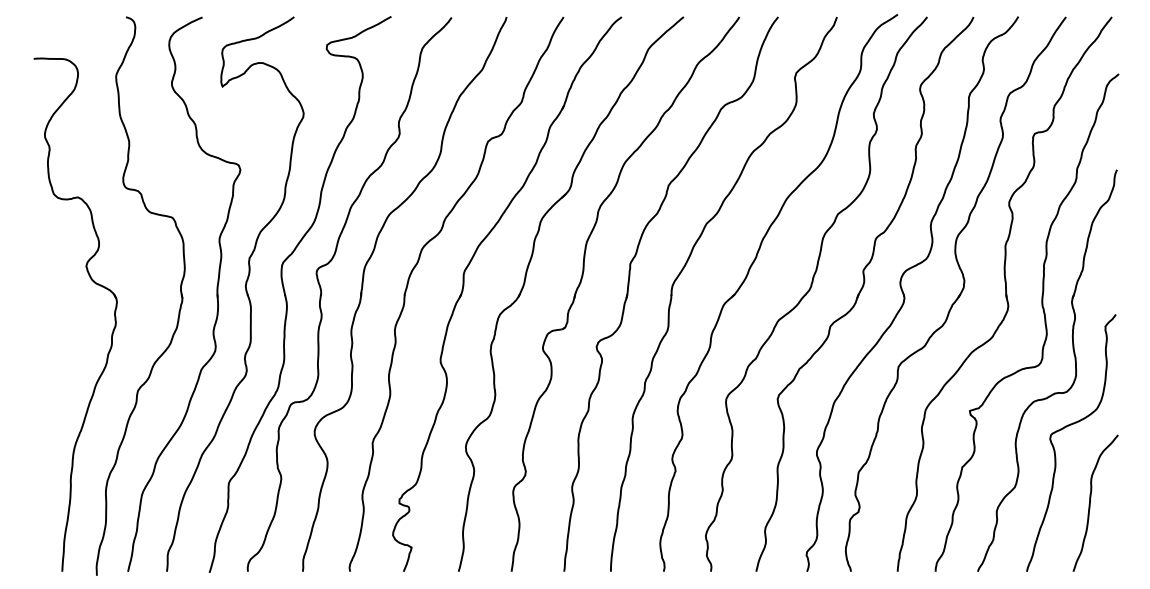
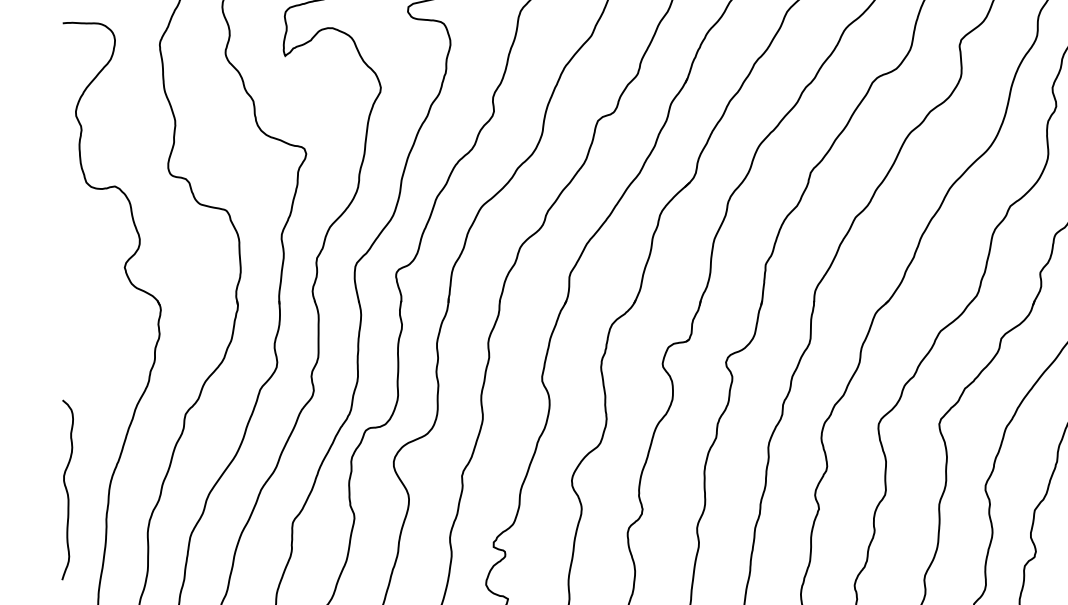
curve: (37, 454) -> (67, 489), added

